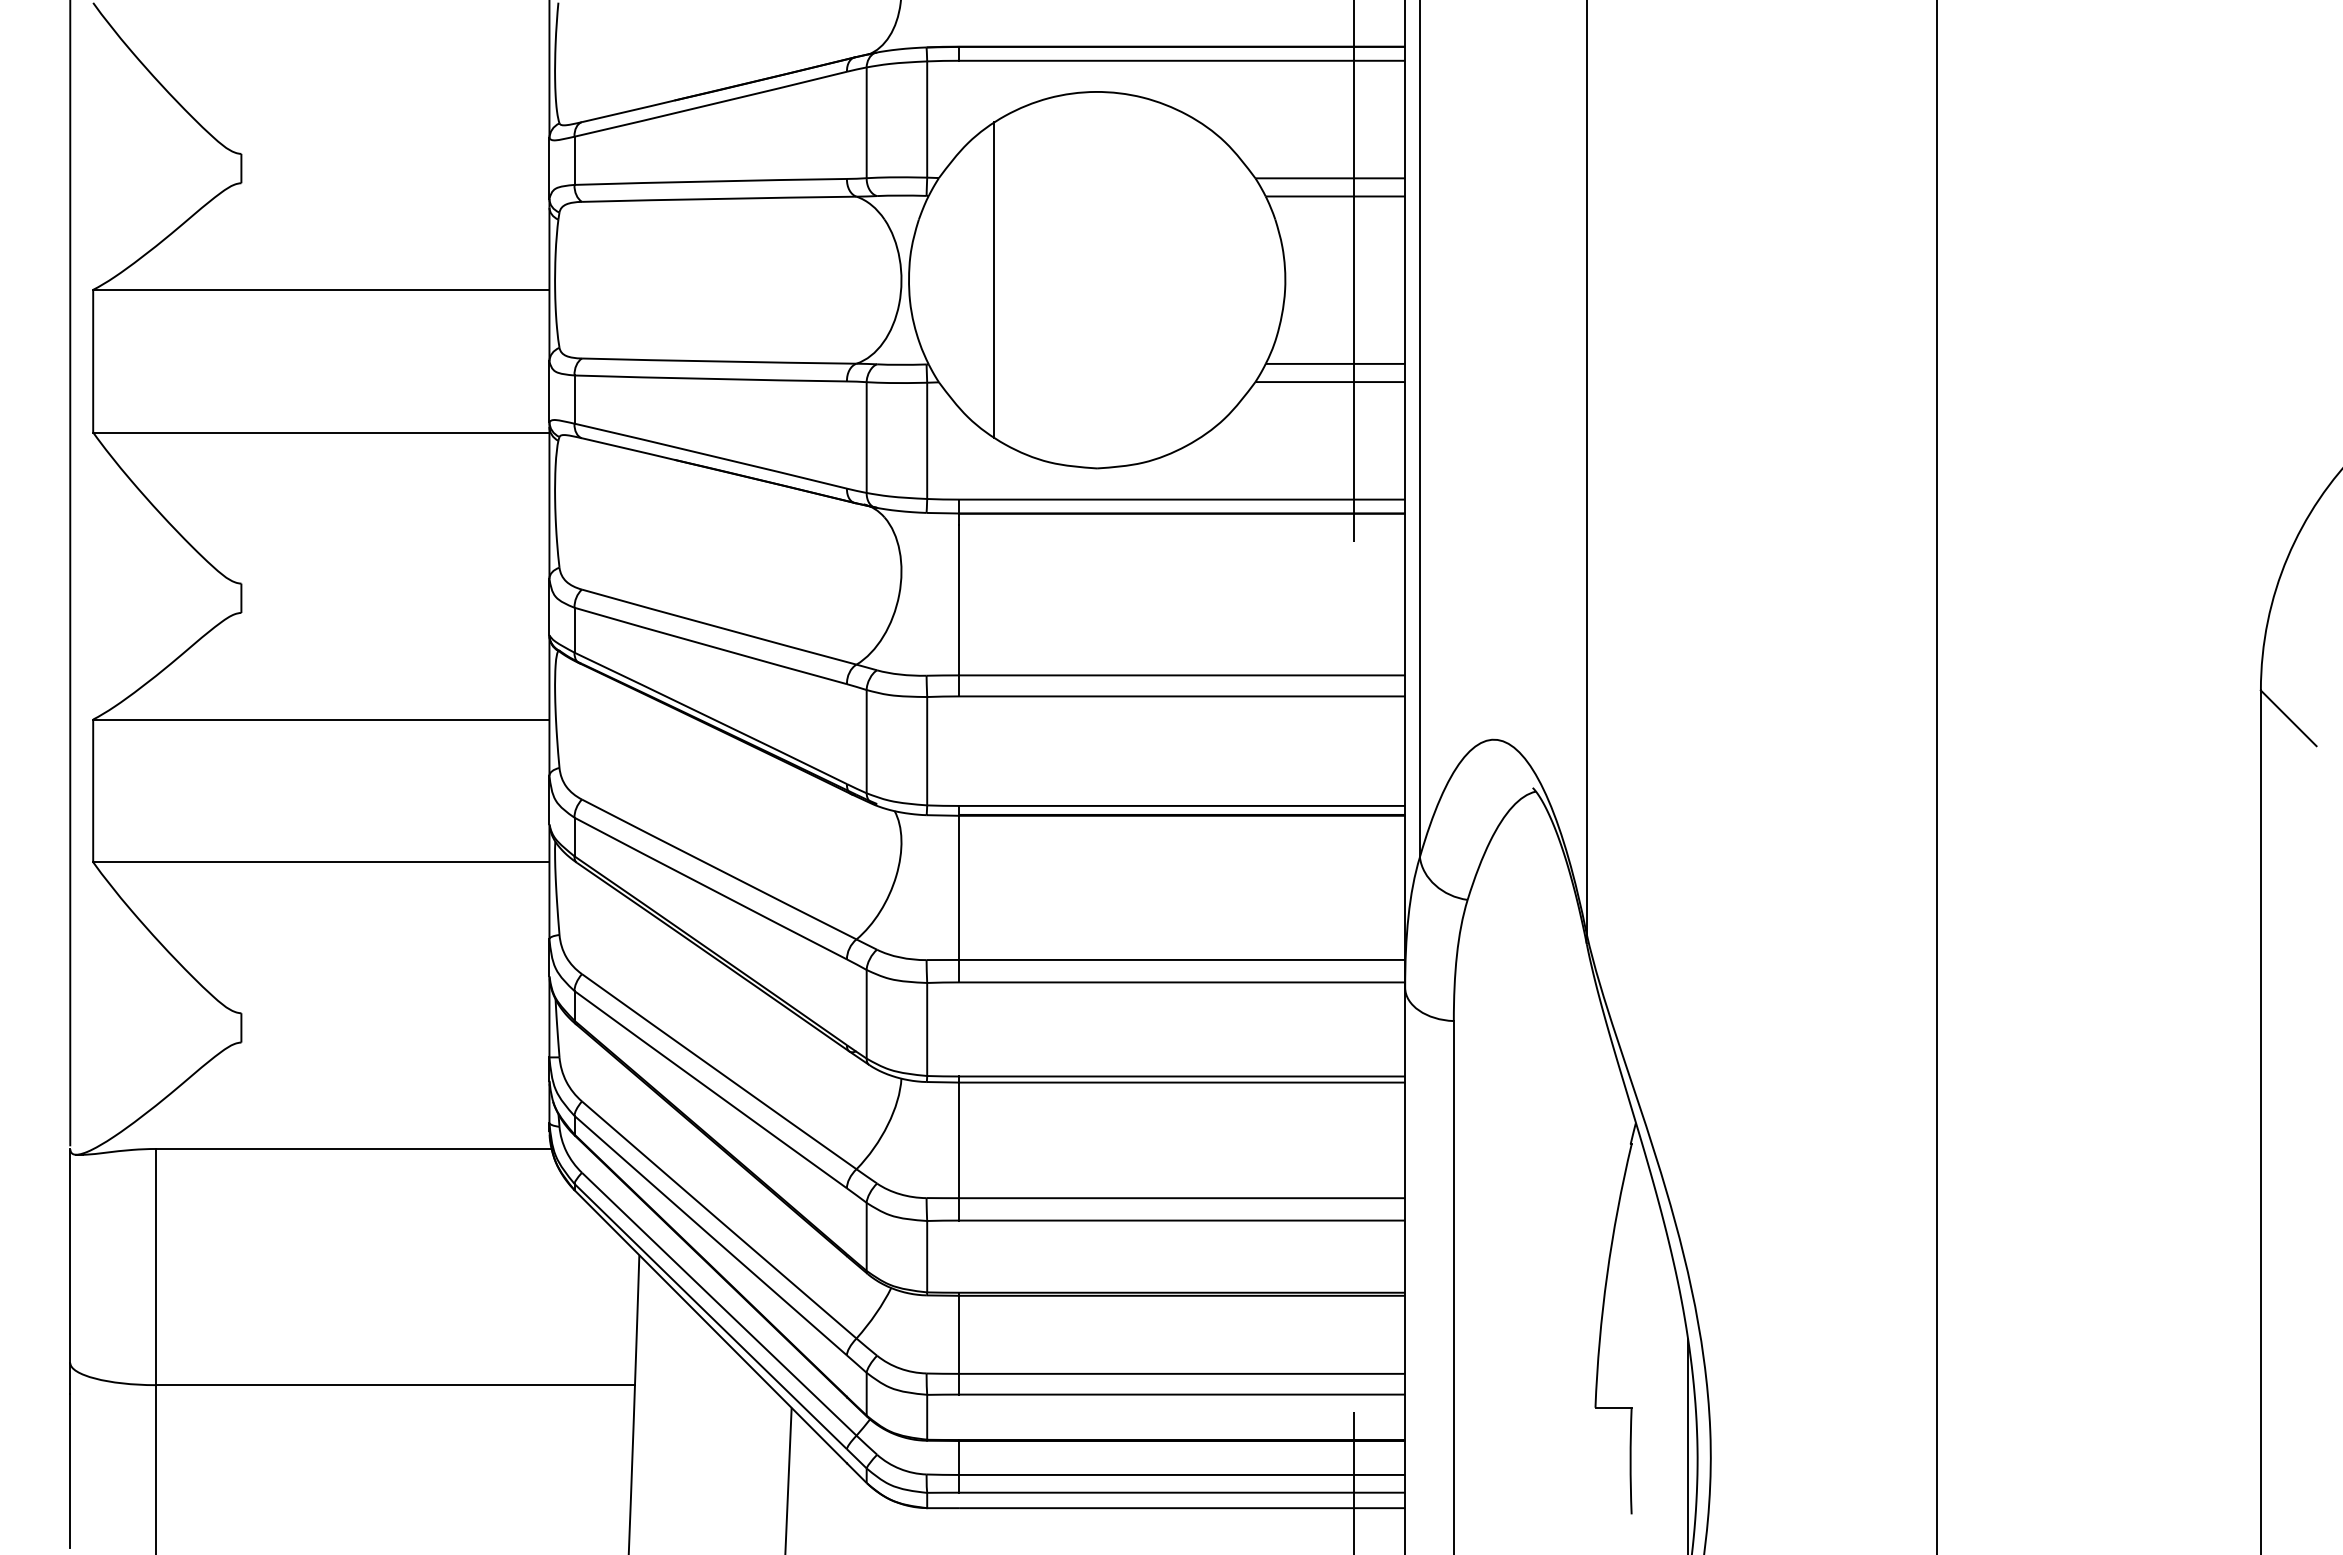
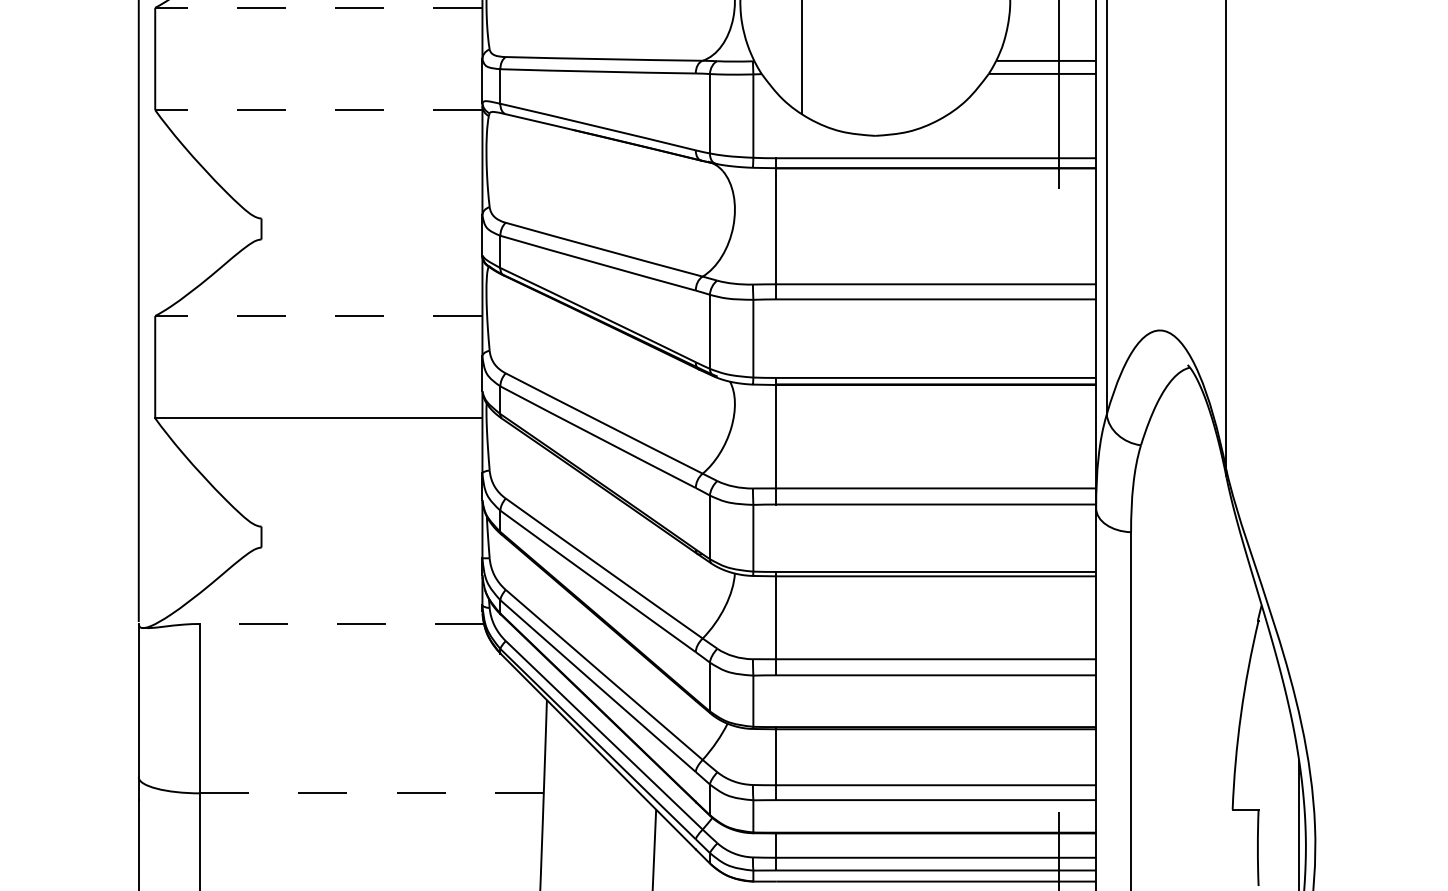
line: (320, 289) -> (318, 7), solid -> dashed
line: (320, 432) -> (318, 110), solid -> dashed
line: (320, 719) -> (318, 315), solid -> dashed
line: (353, 1148) -> (341, 623), solid -> dashed
line: (395, 1385) -> (372, 793), solid -> dashed

